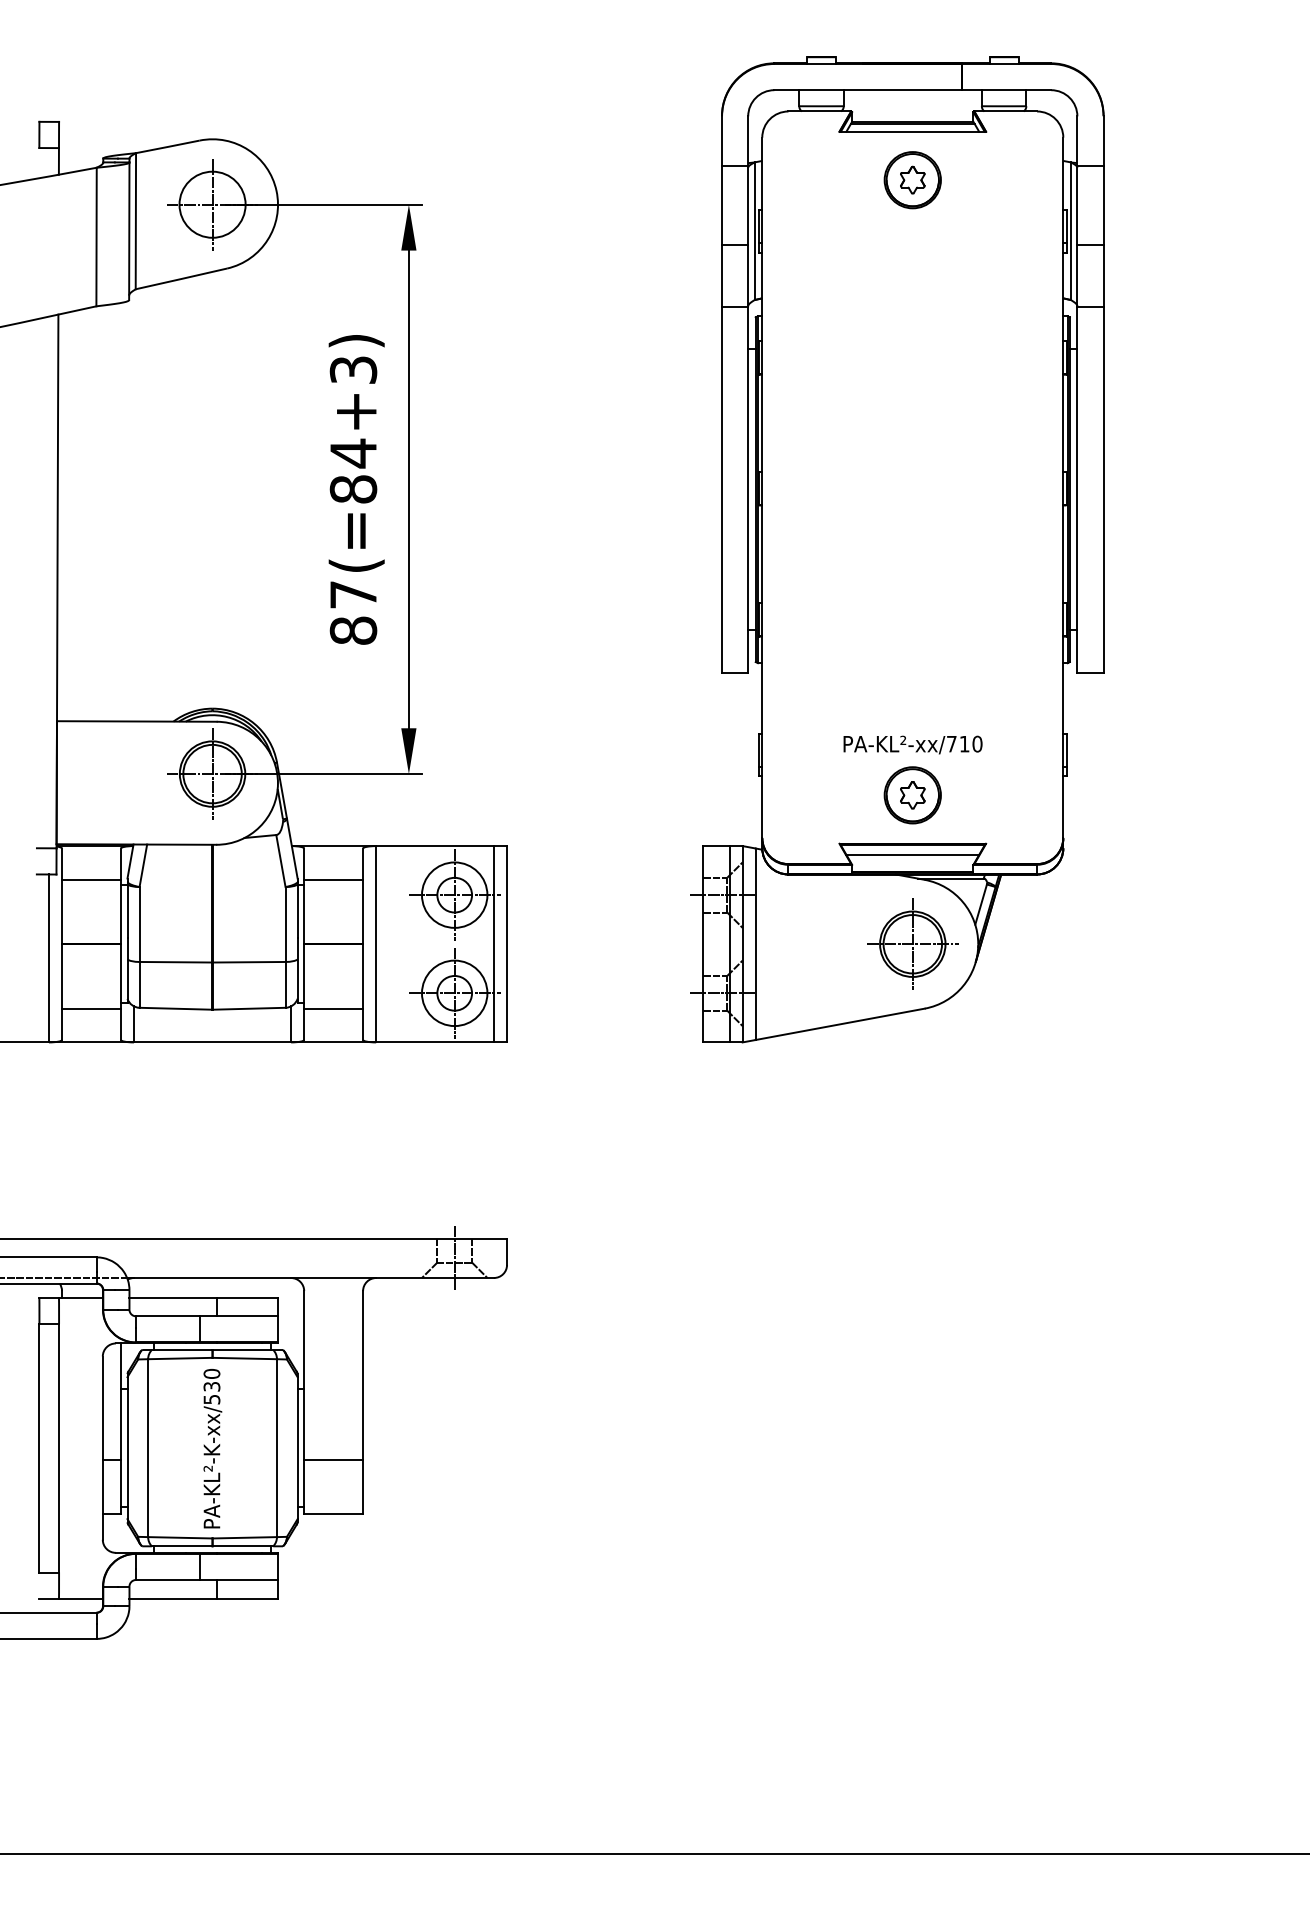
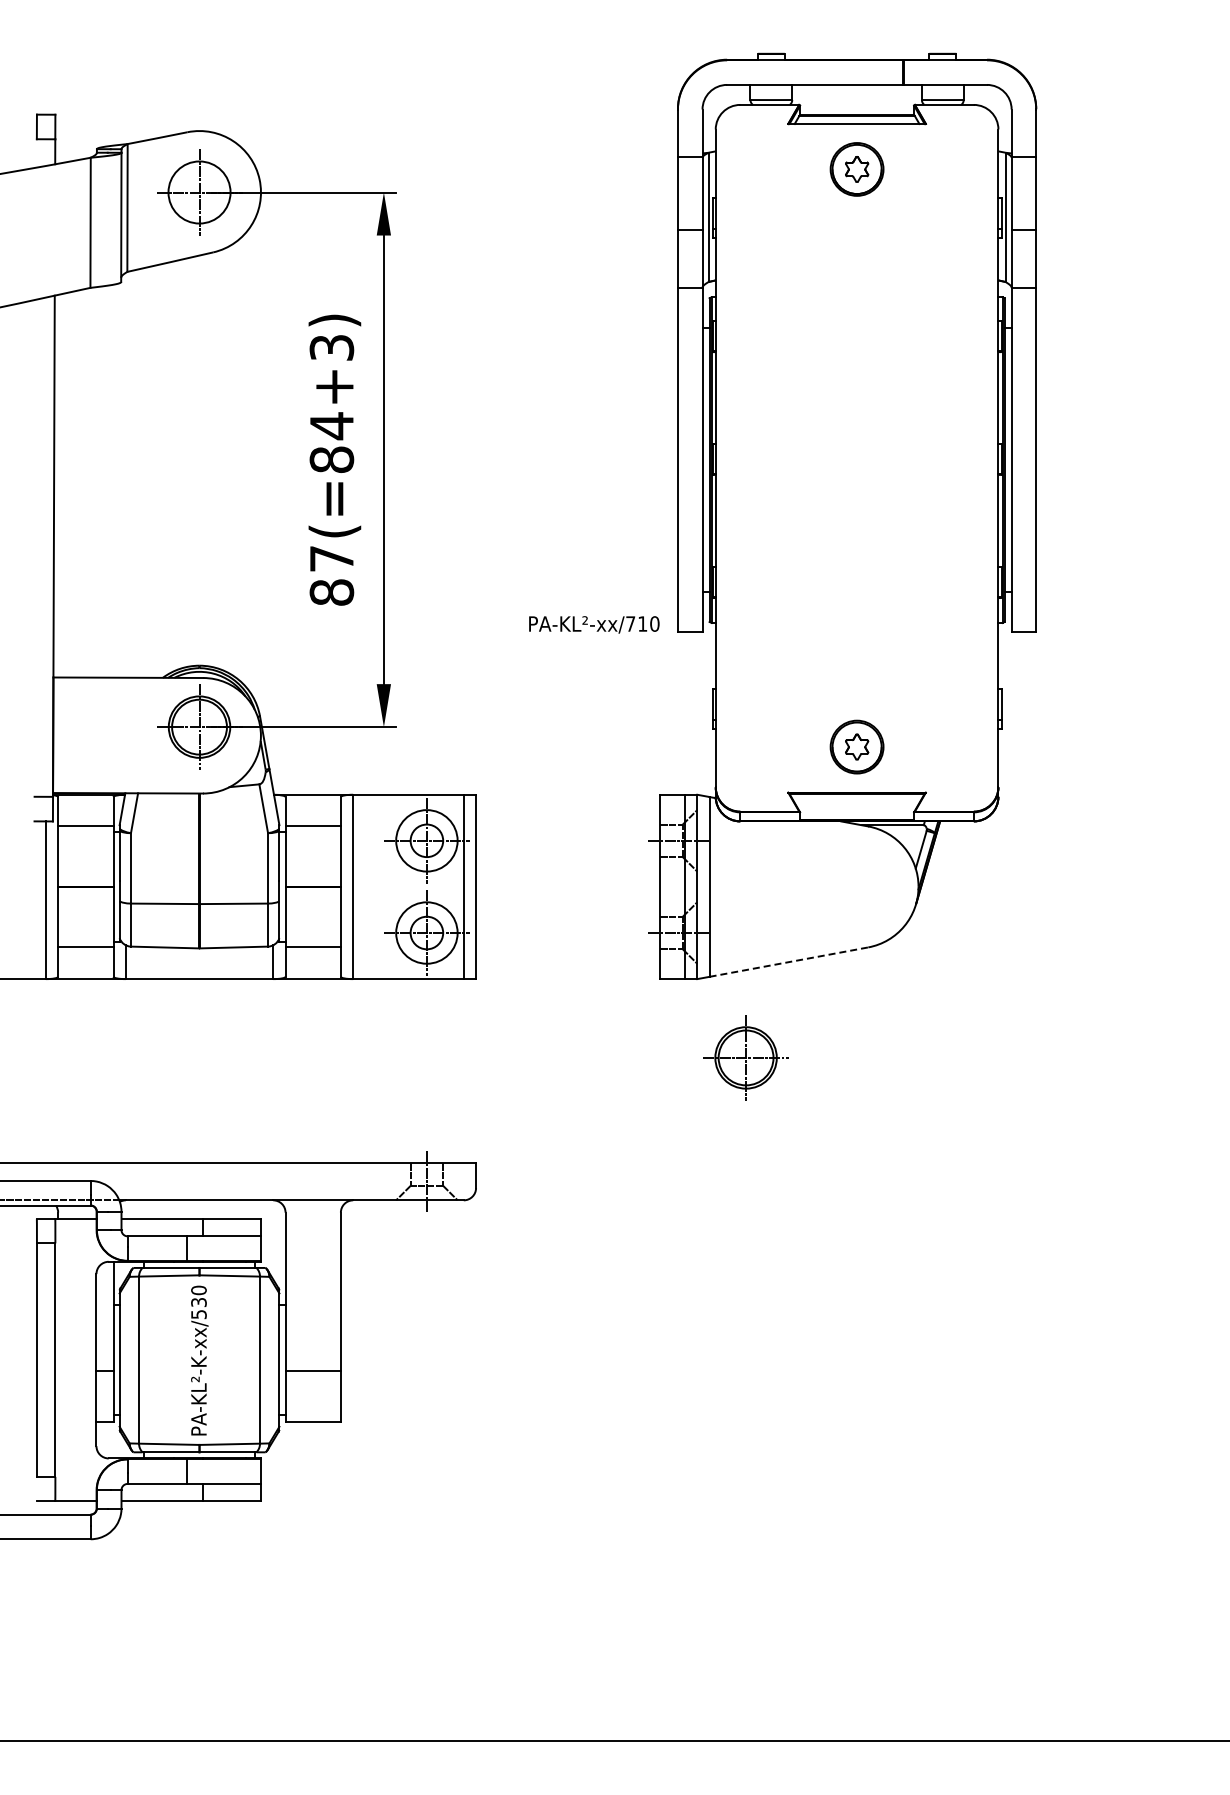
text: (913, 744) -> (594, 624), moved
line: (912, 854) -> (856, 802), removed
part: (912, 943) -> (745, 1057), moved
line: (839, 1024) -> (788, 962), solid -> dashed

